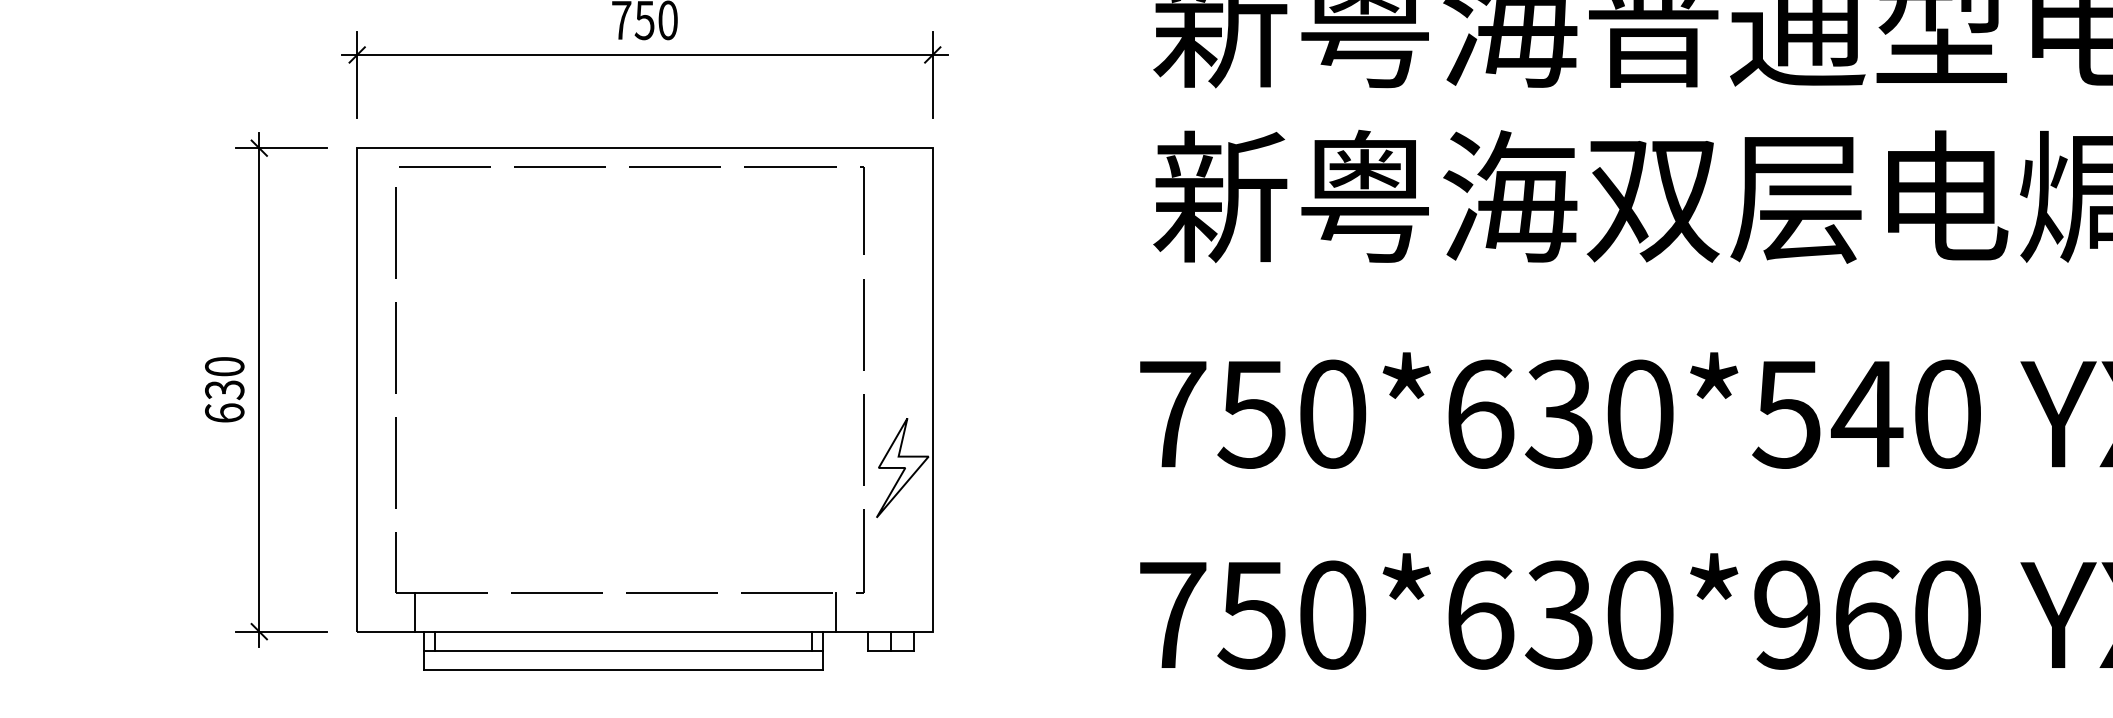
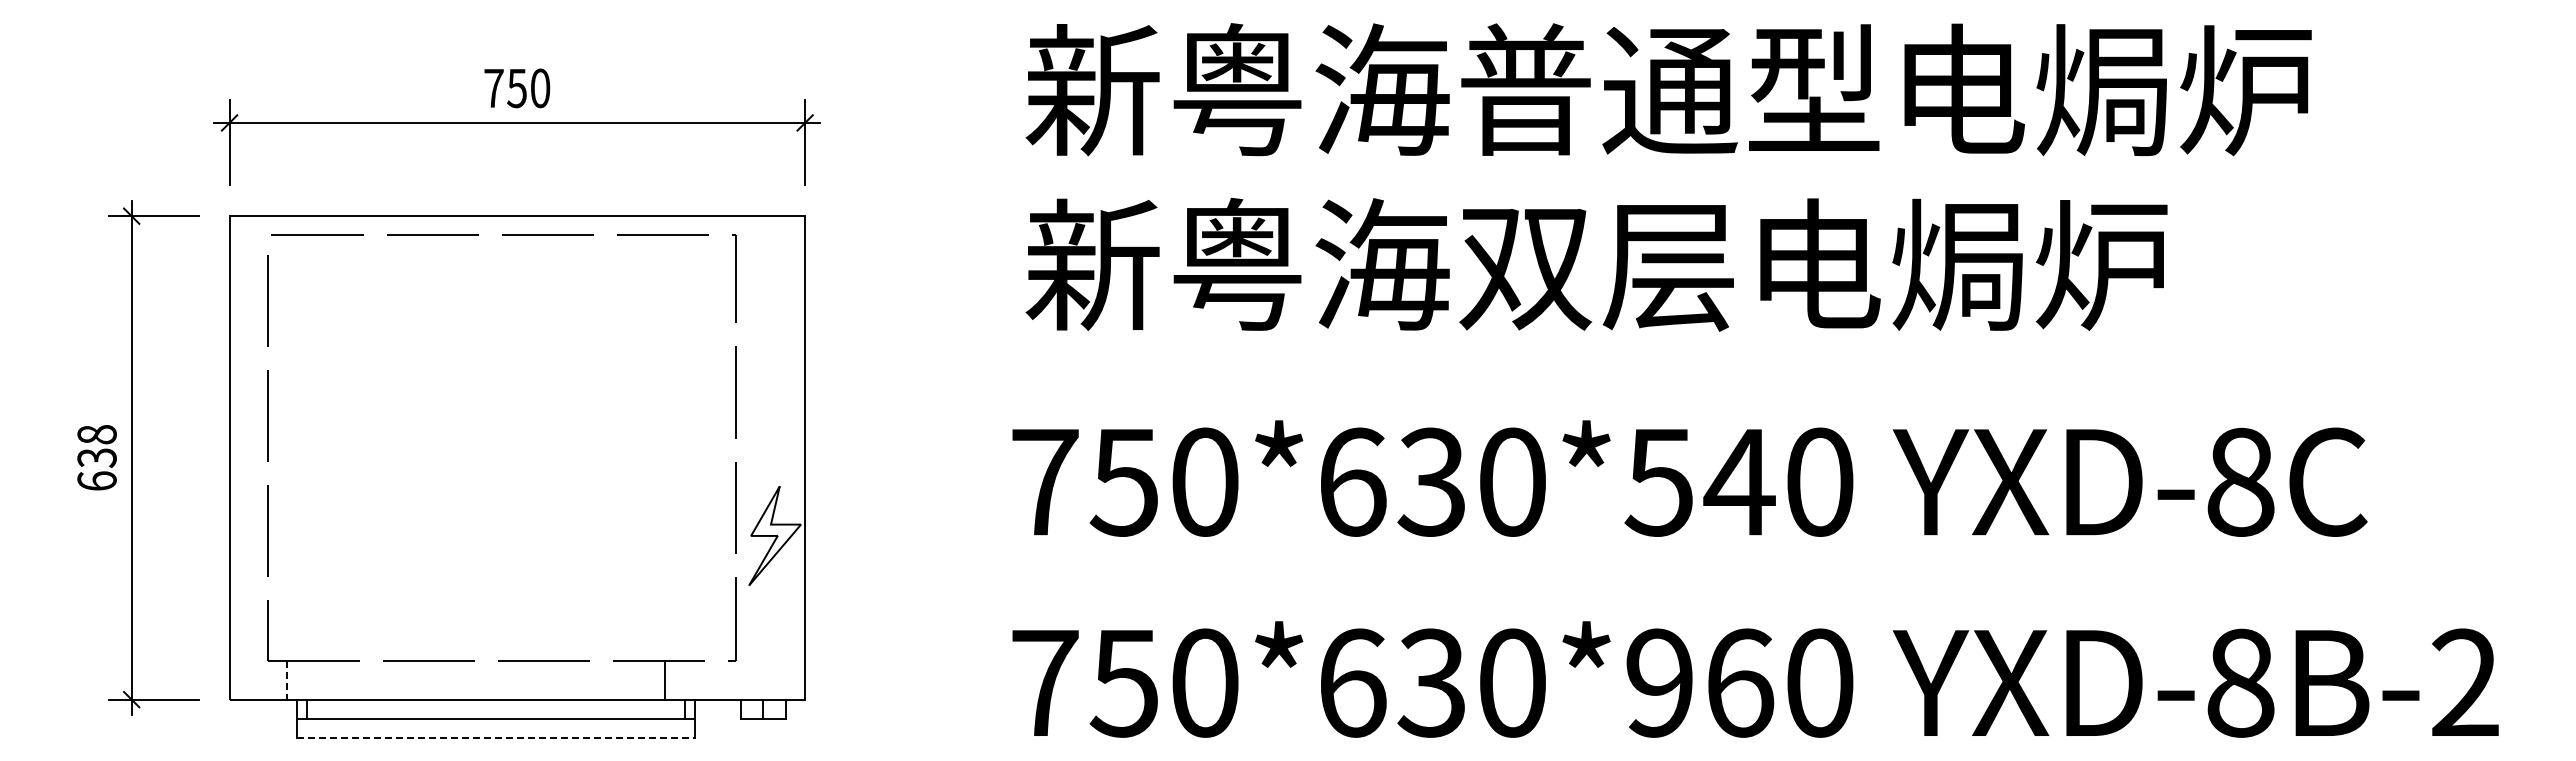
text: (224, 366) -> (96, 434), 630 -> 638
line: (415, 612) -> (287, 680), solid -> dashed
line: (836, 612) -> (664, 680), moved
line: (624, 670) -> (496, 738), solid -> dashed

